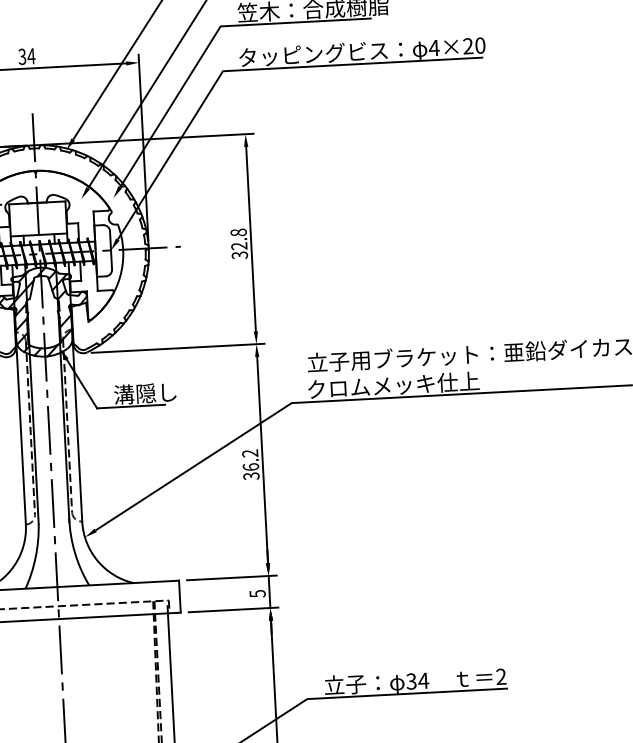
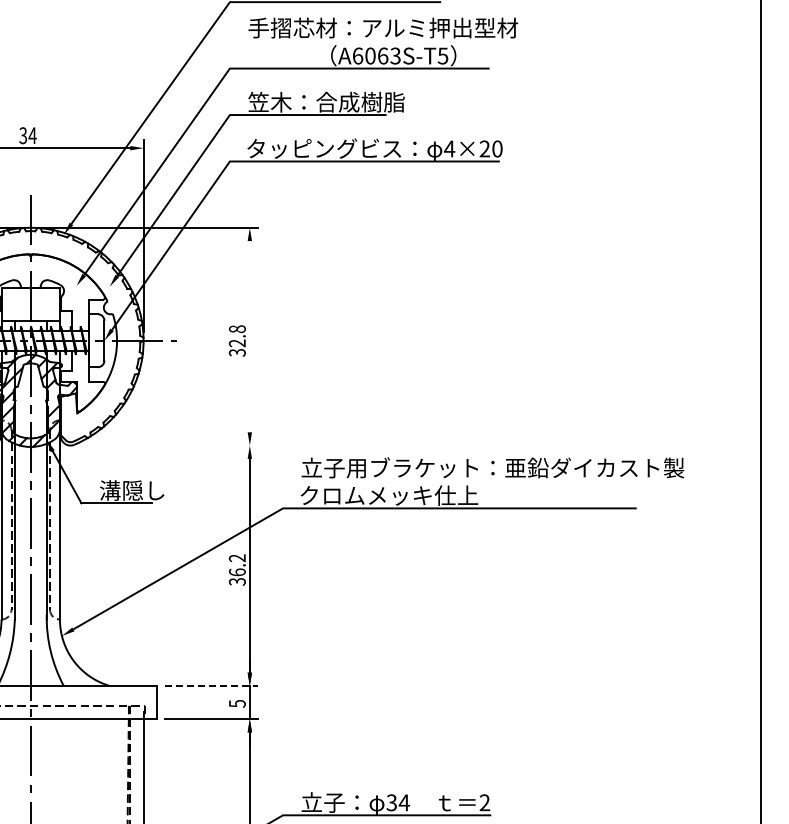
line: (250, 239) -> (249, 336), removed
line: (178, 348) -> (168, 445), removed
line: (232, 577) -> (212, 685), solid -> dashed

